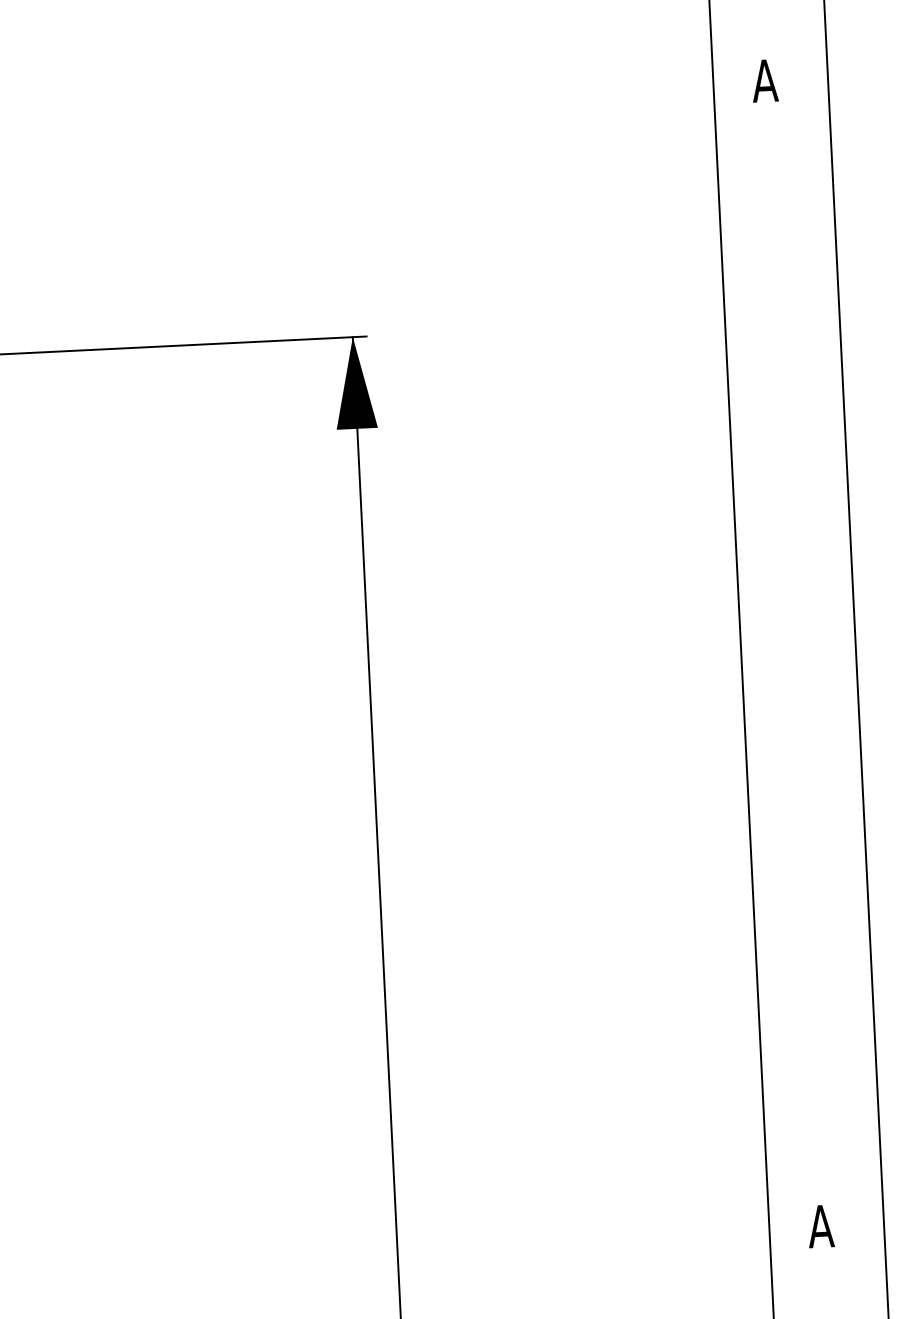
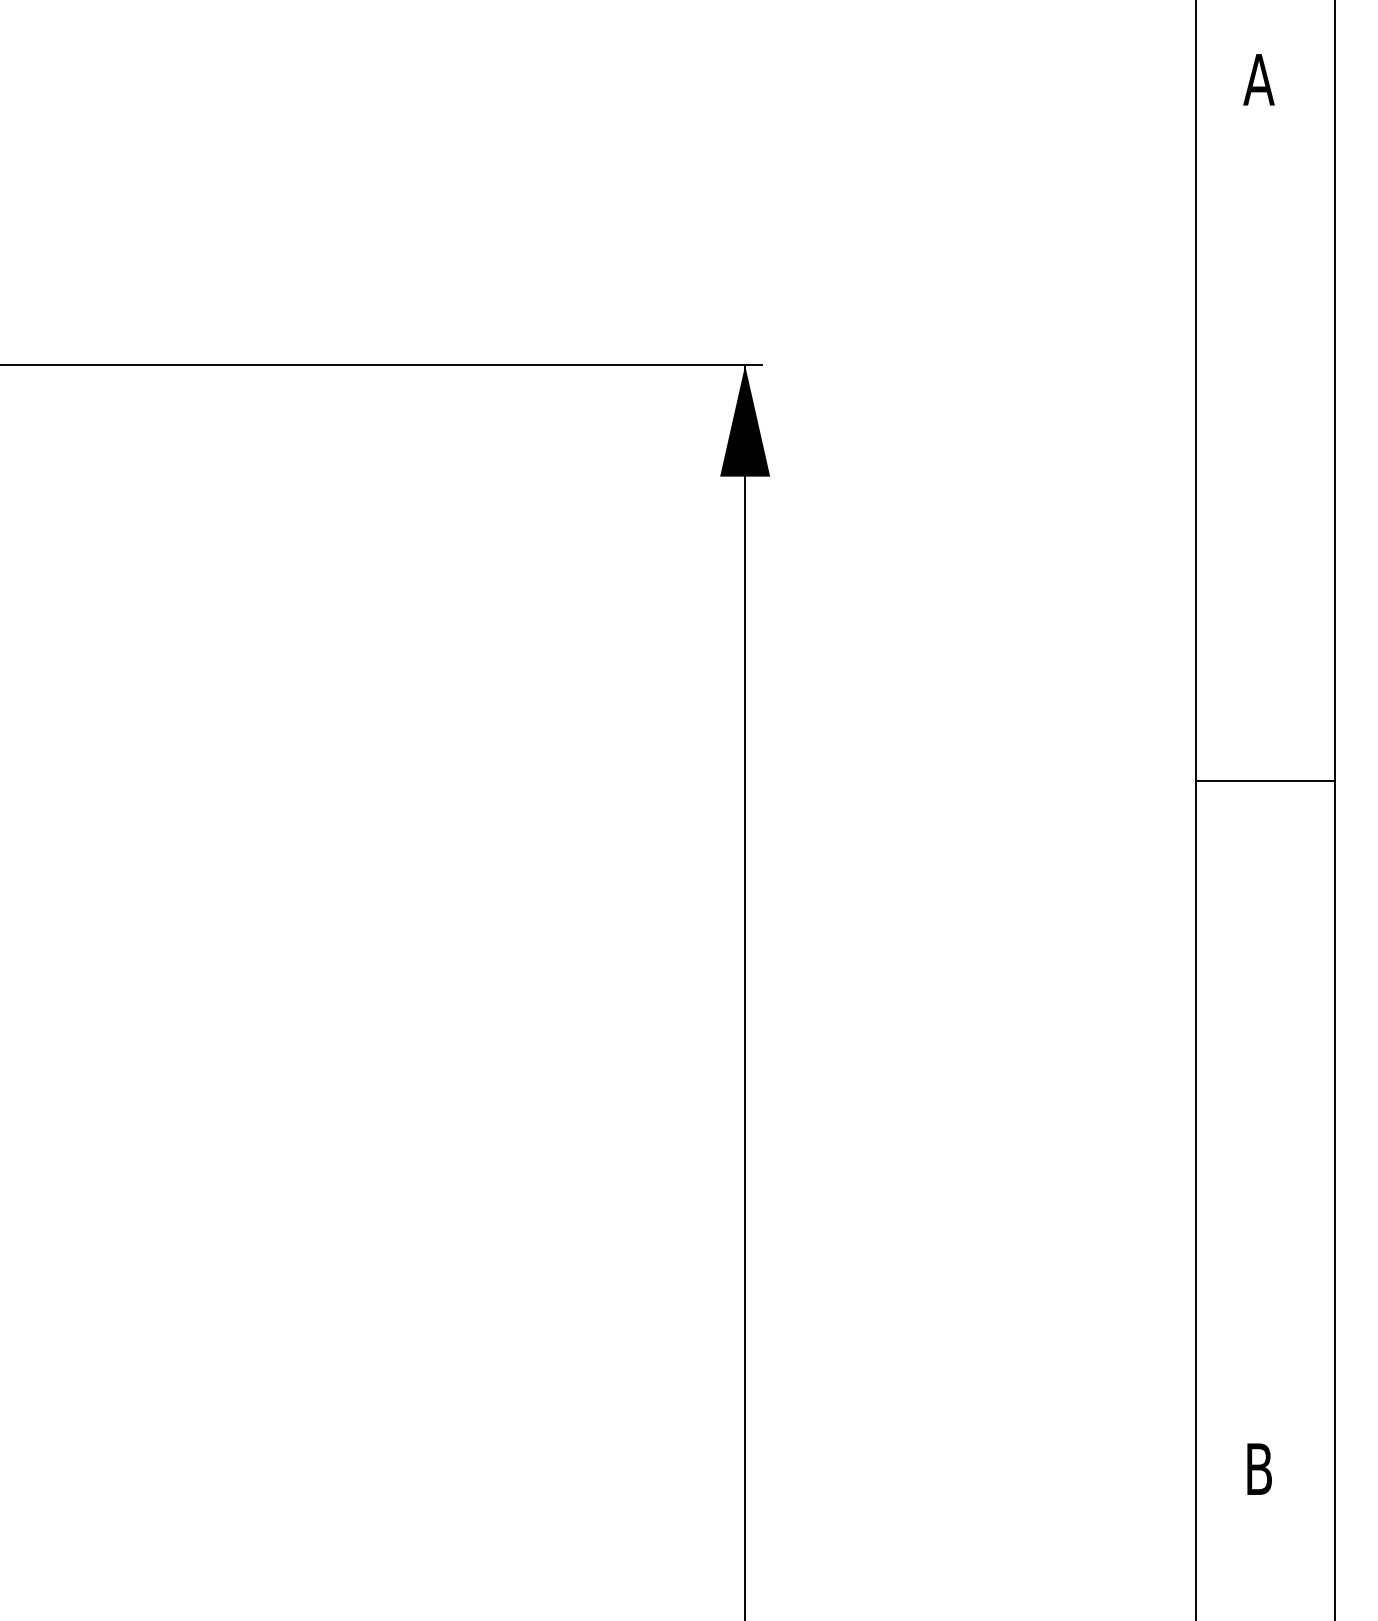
line: (798, 658) -> (1265, 780), added
text: (820, 1225) -> (1258, 1468), A -> B

